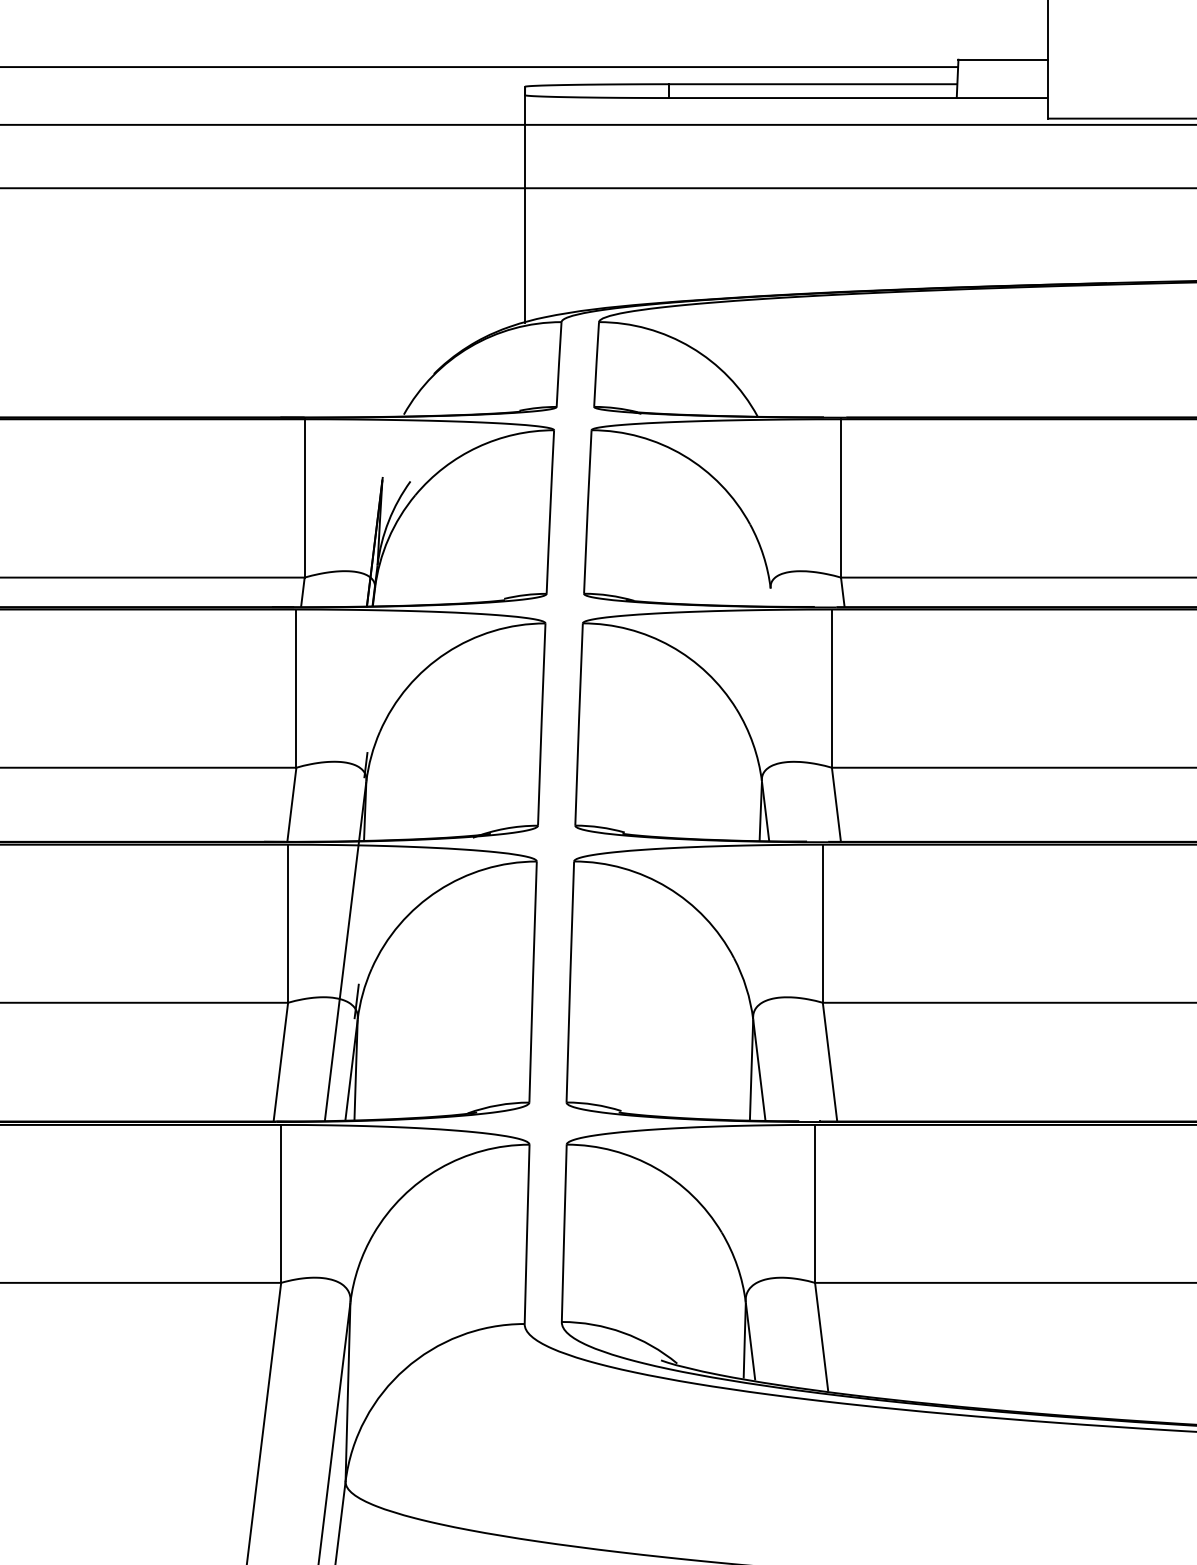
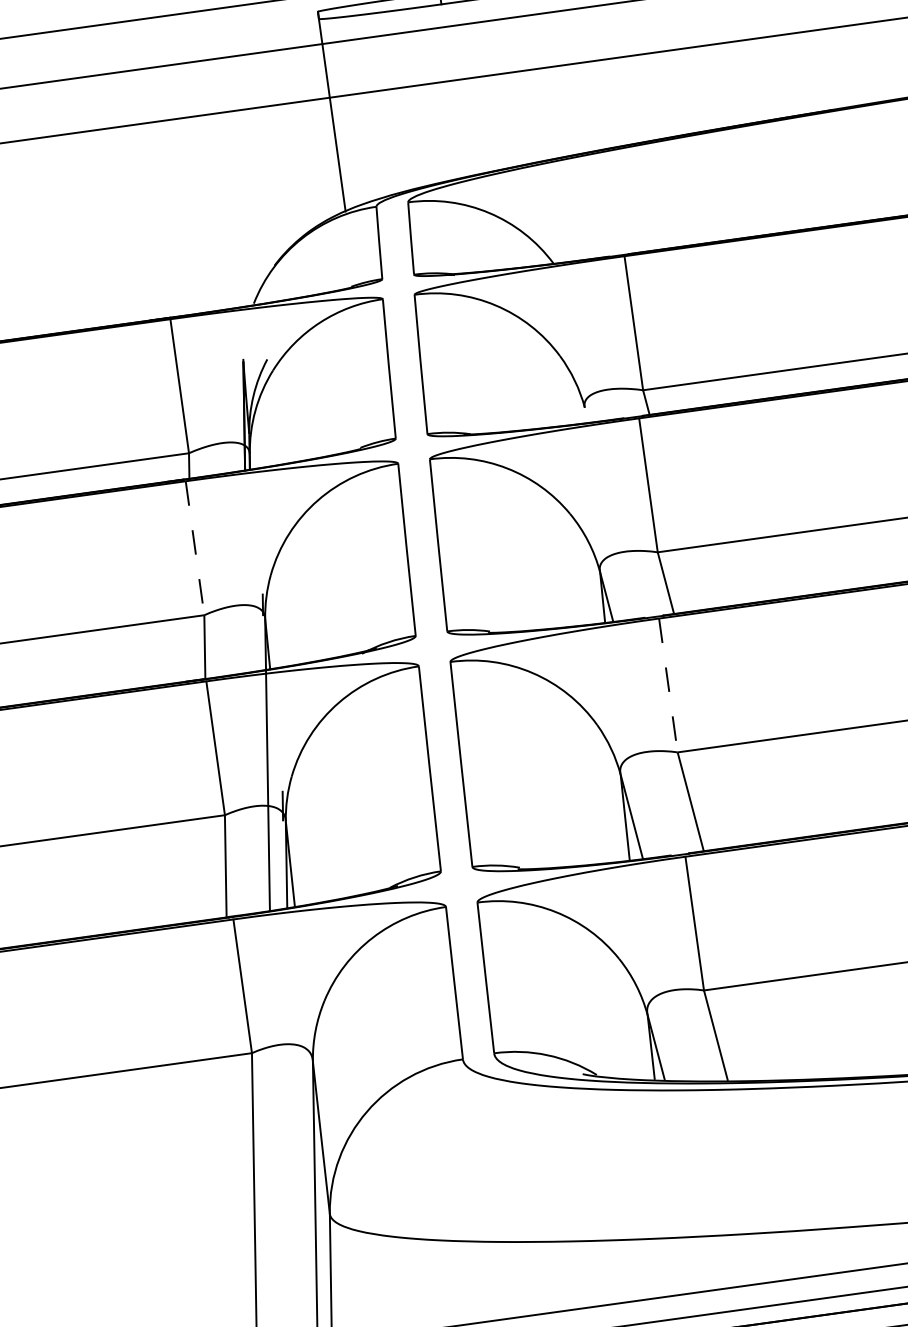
line: (296, 689) -> (195, 548), solid -> dashed
line: (822, 924) -> (668, 686), solid -> dashed

